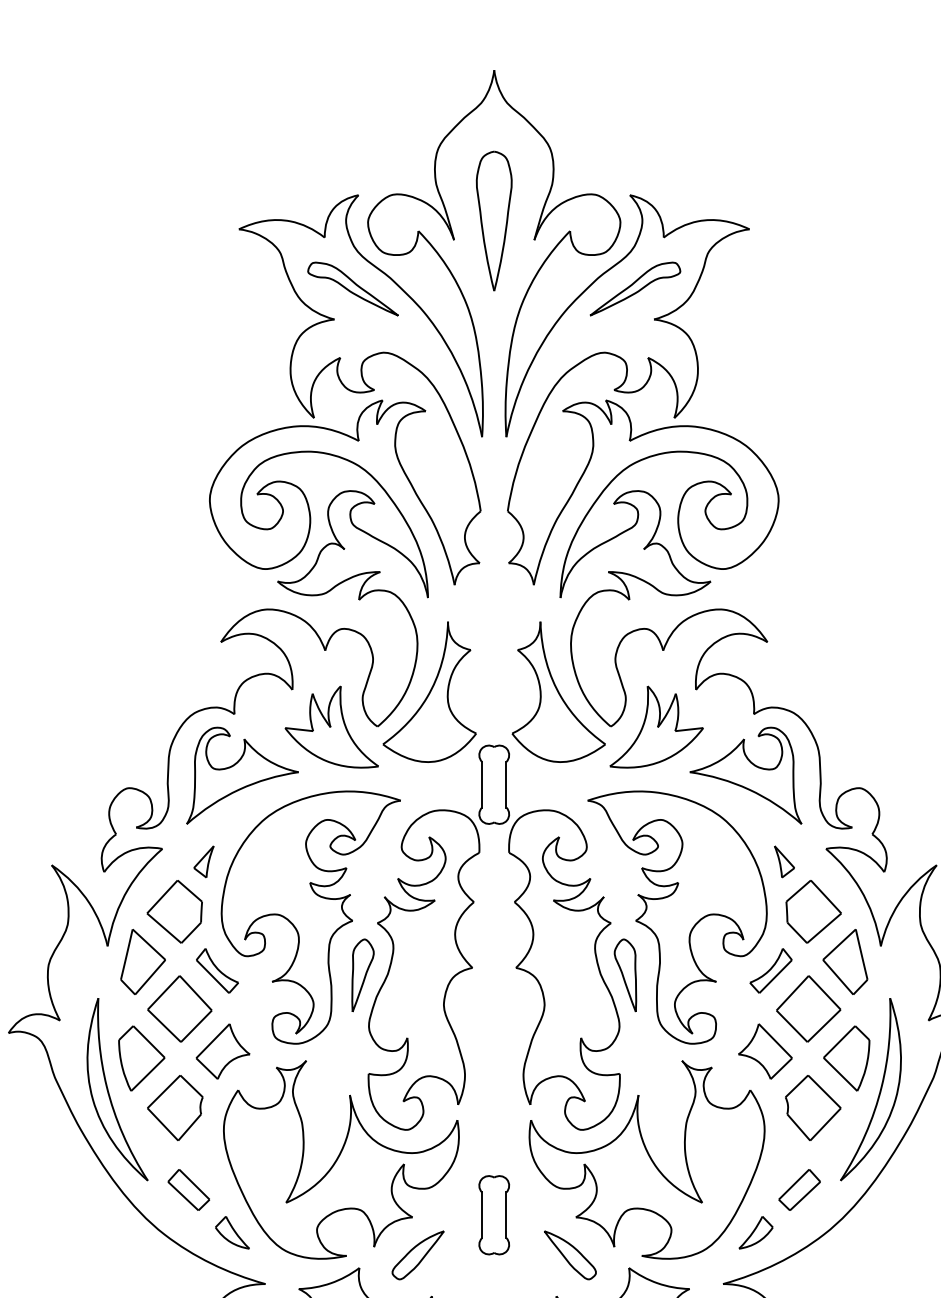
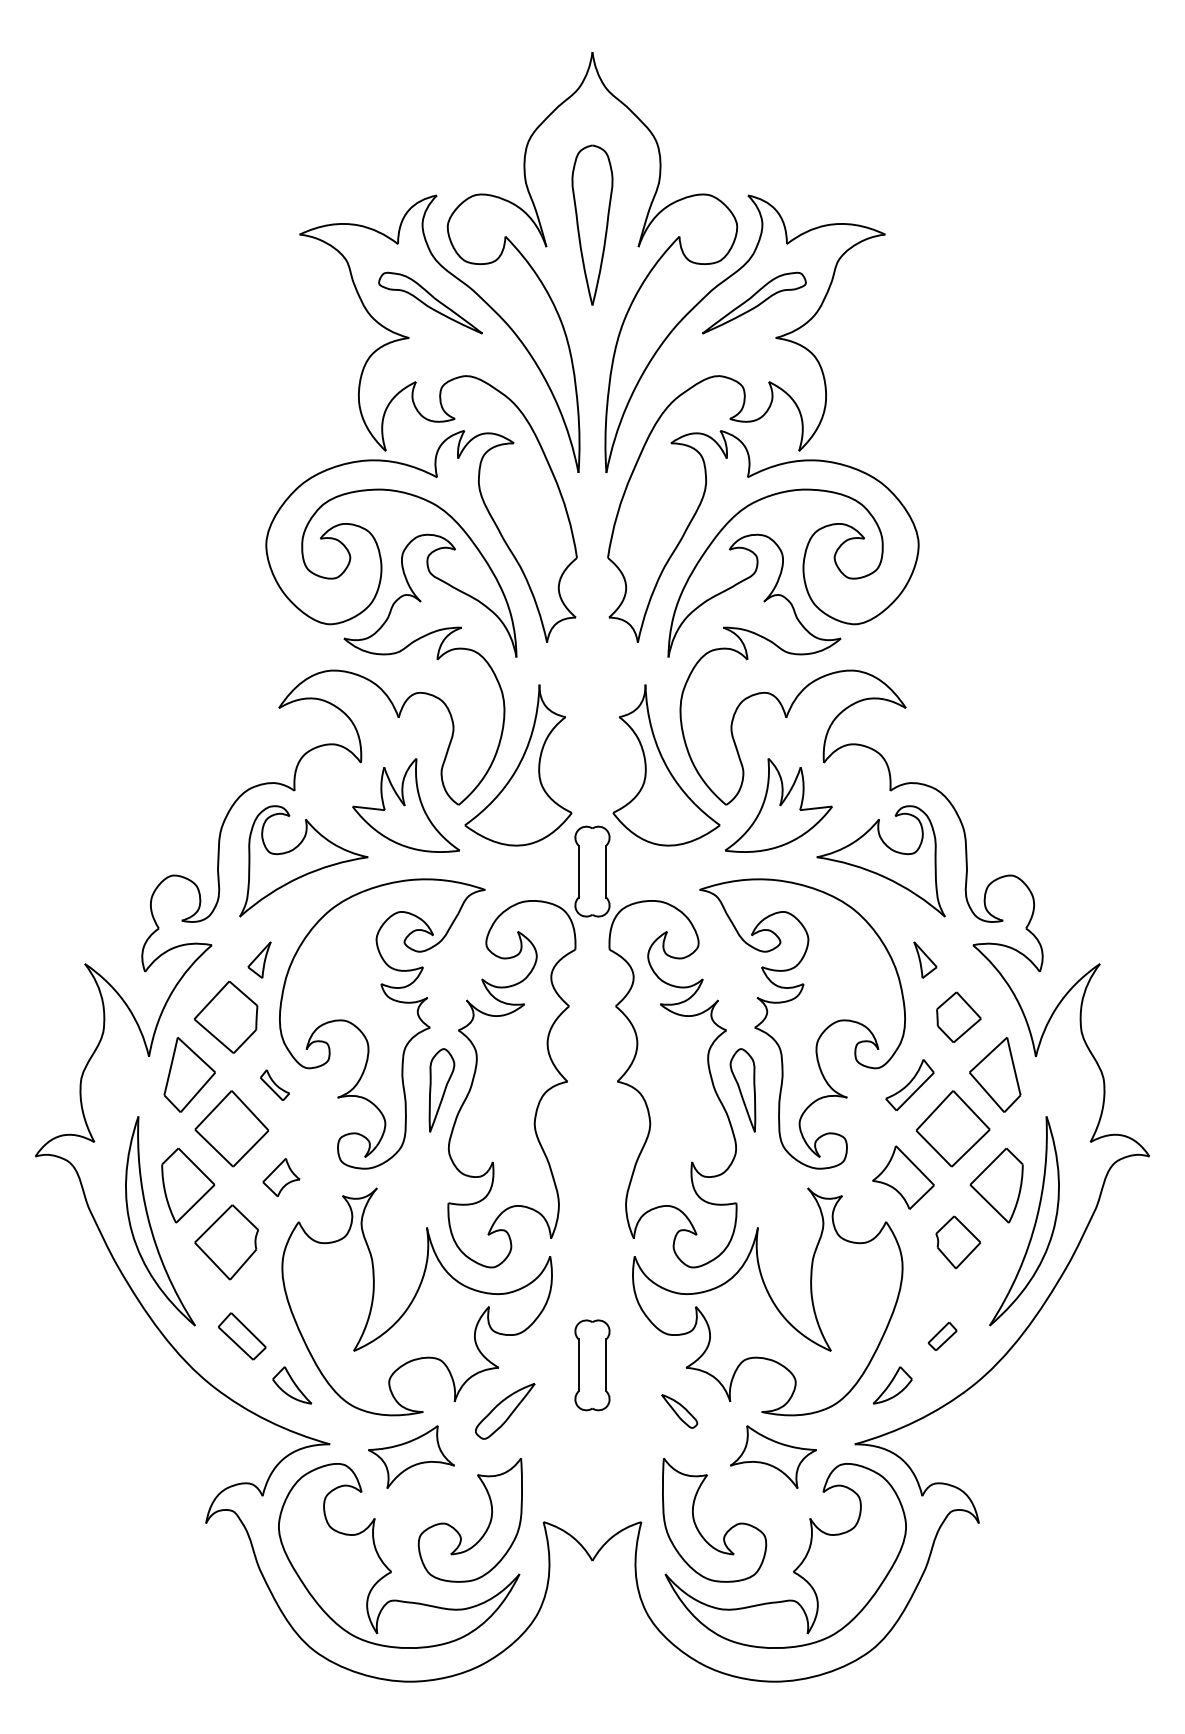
part: (813, 911) -> (958, 1017), size x0.7
part: (217, 971) -> (274, 1085), size x0.6
part: (223, 1051) -> (281, 1177), size x0.6
part: (813, 1108) -> (958, 1242), size x0.7
part: (799, 1190) -> (942, 1336), size x0.6
part: (570, 1255) -> (679, 1411), size x0.6

